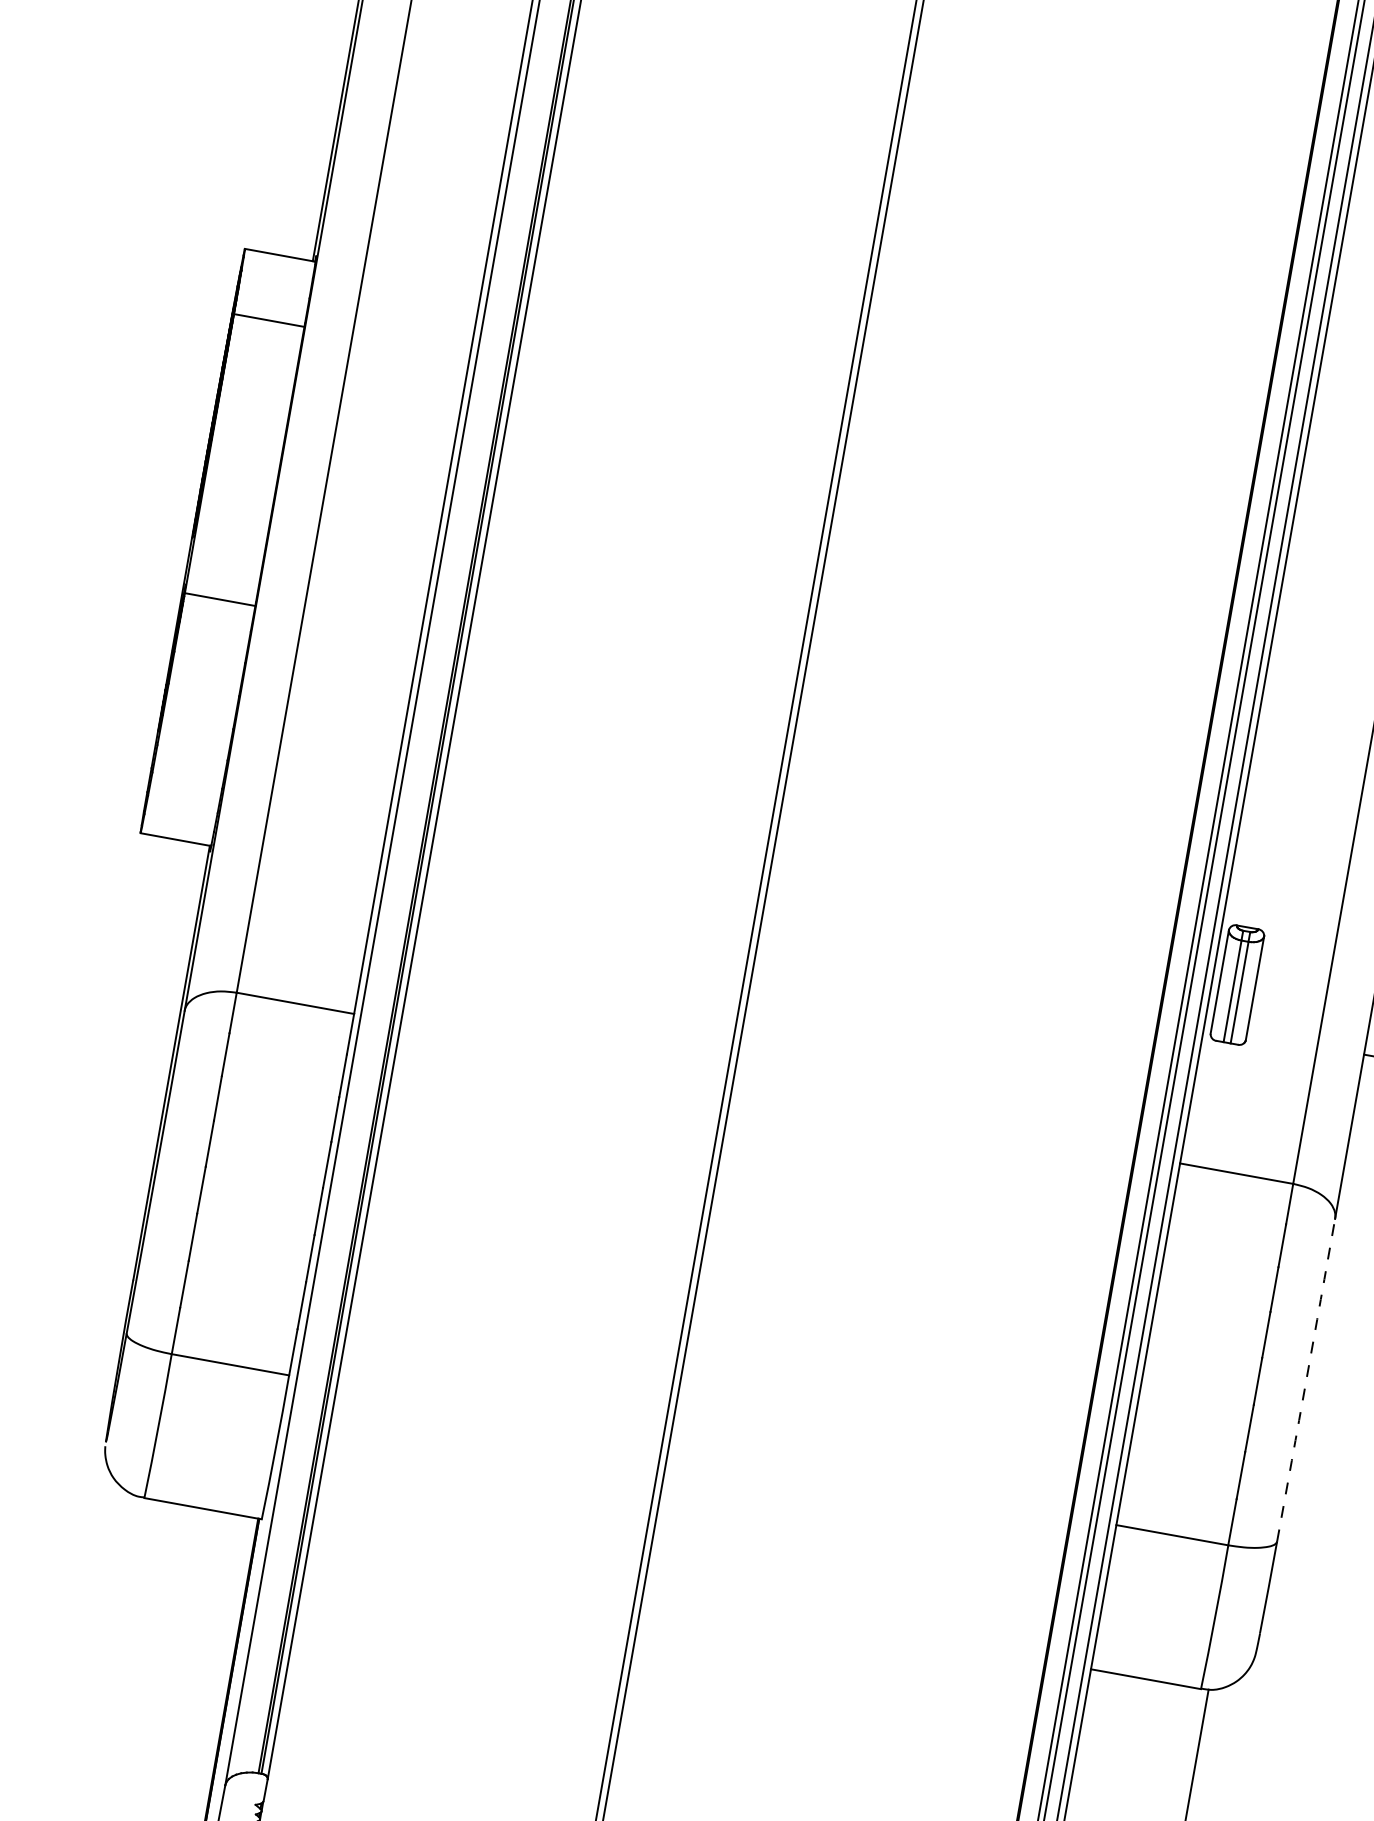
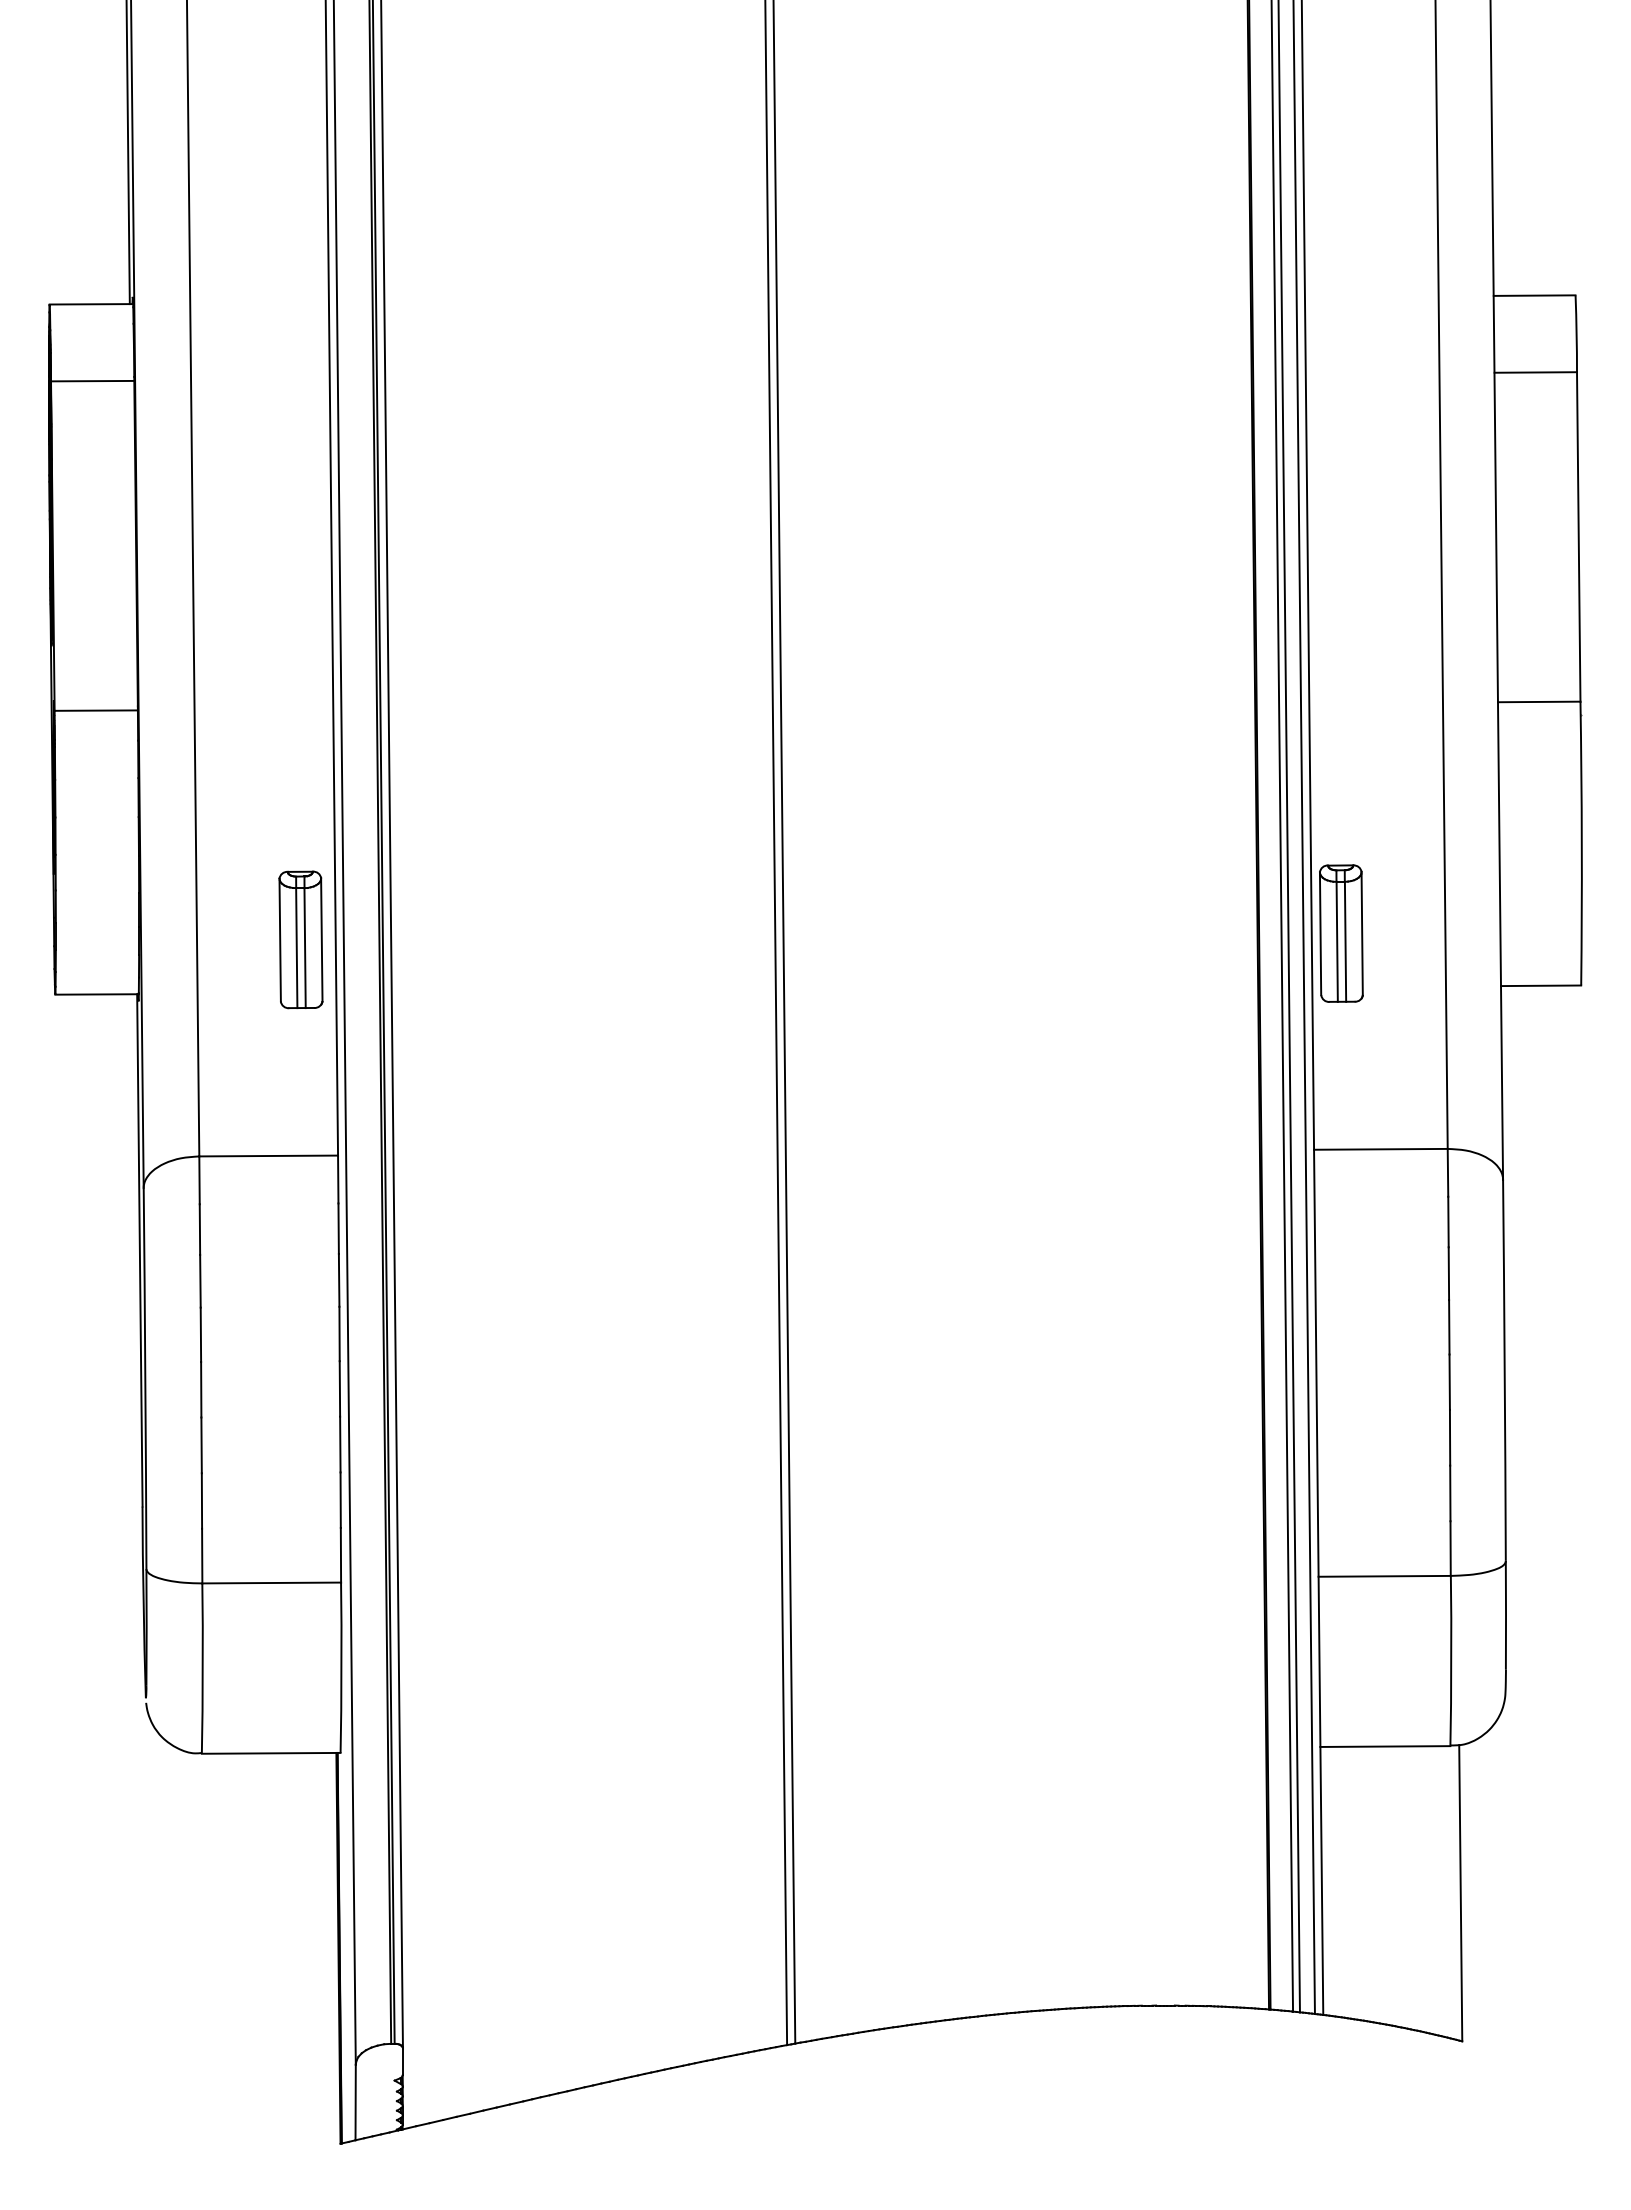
part: (356, 825) -> (300, 939), added
arc: (1306, 1380) -> (1504, 1370), dashed -> solid

